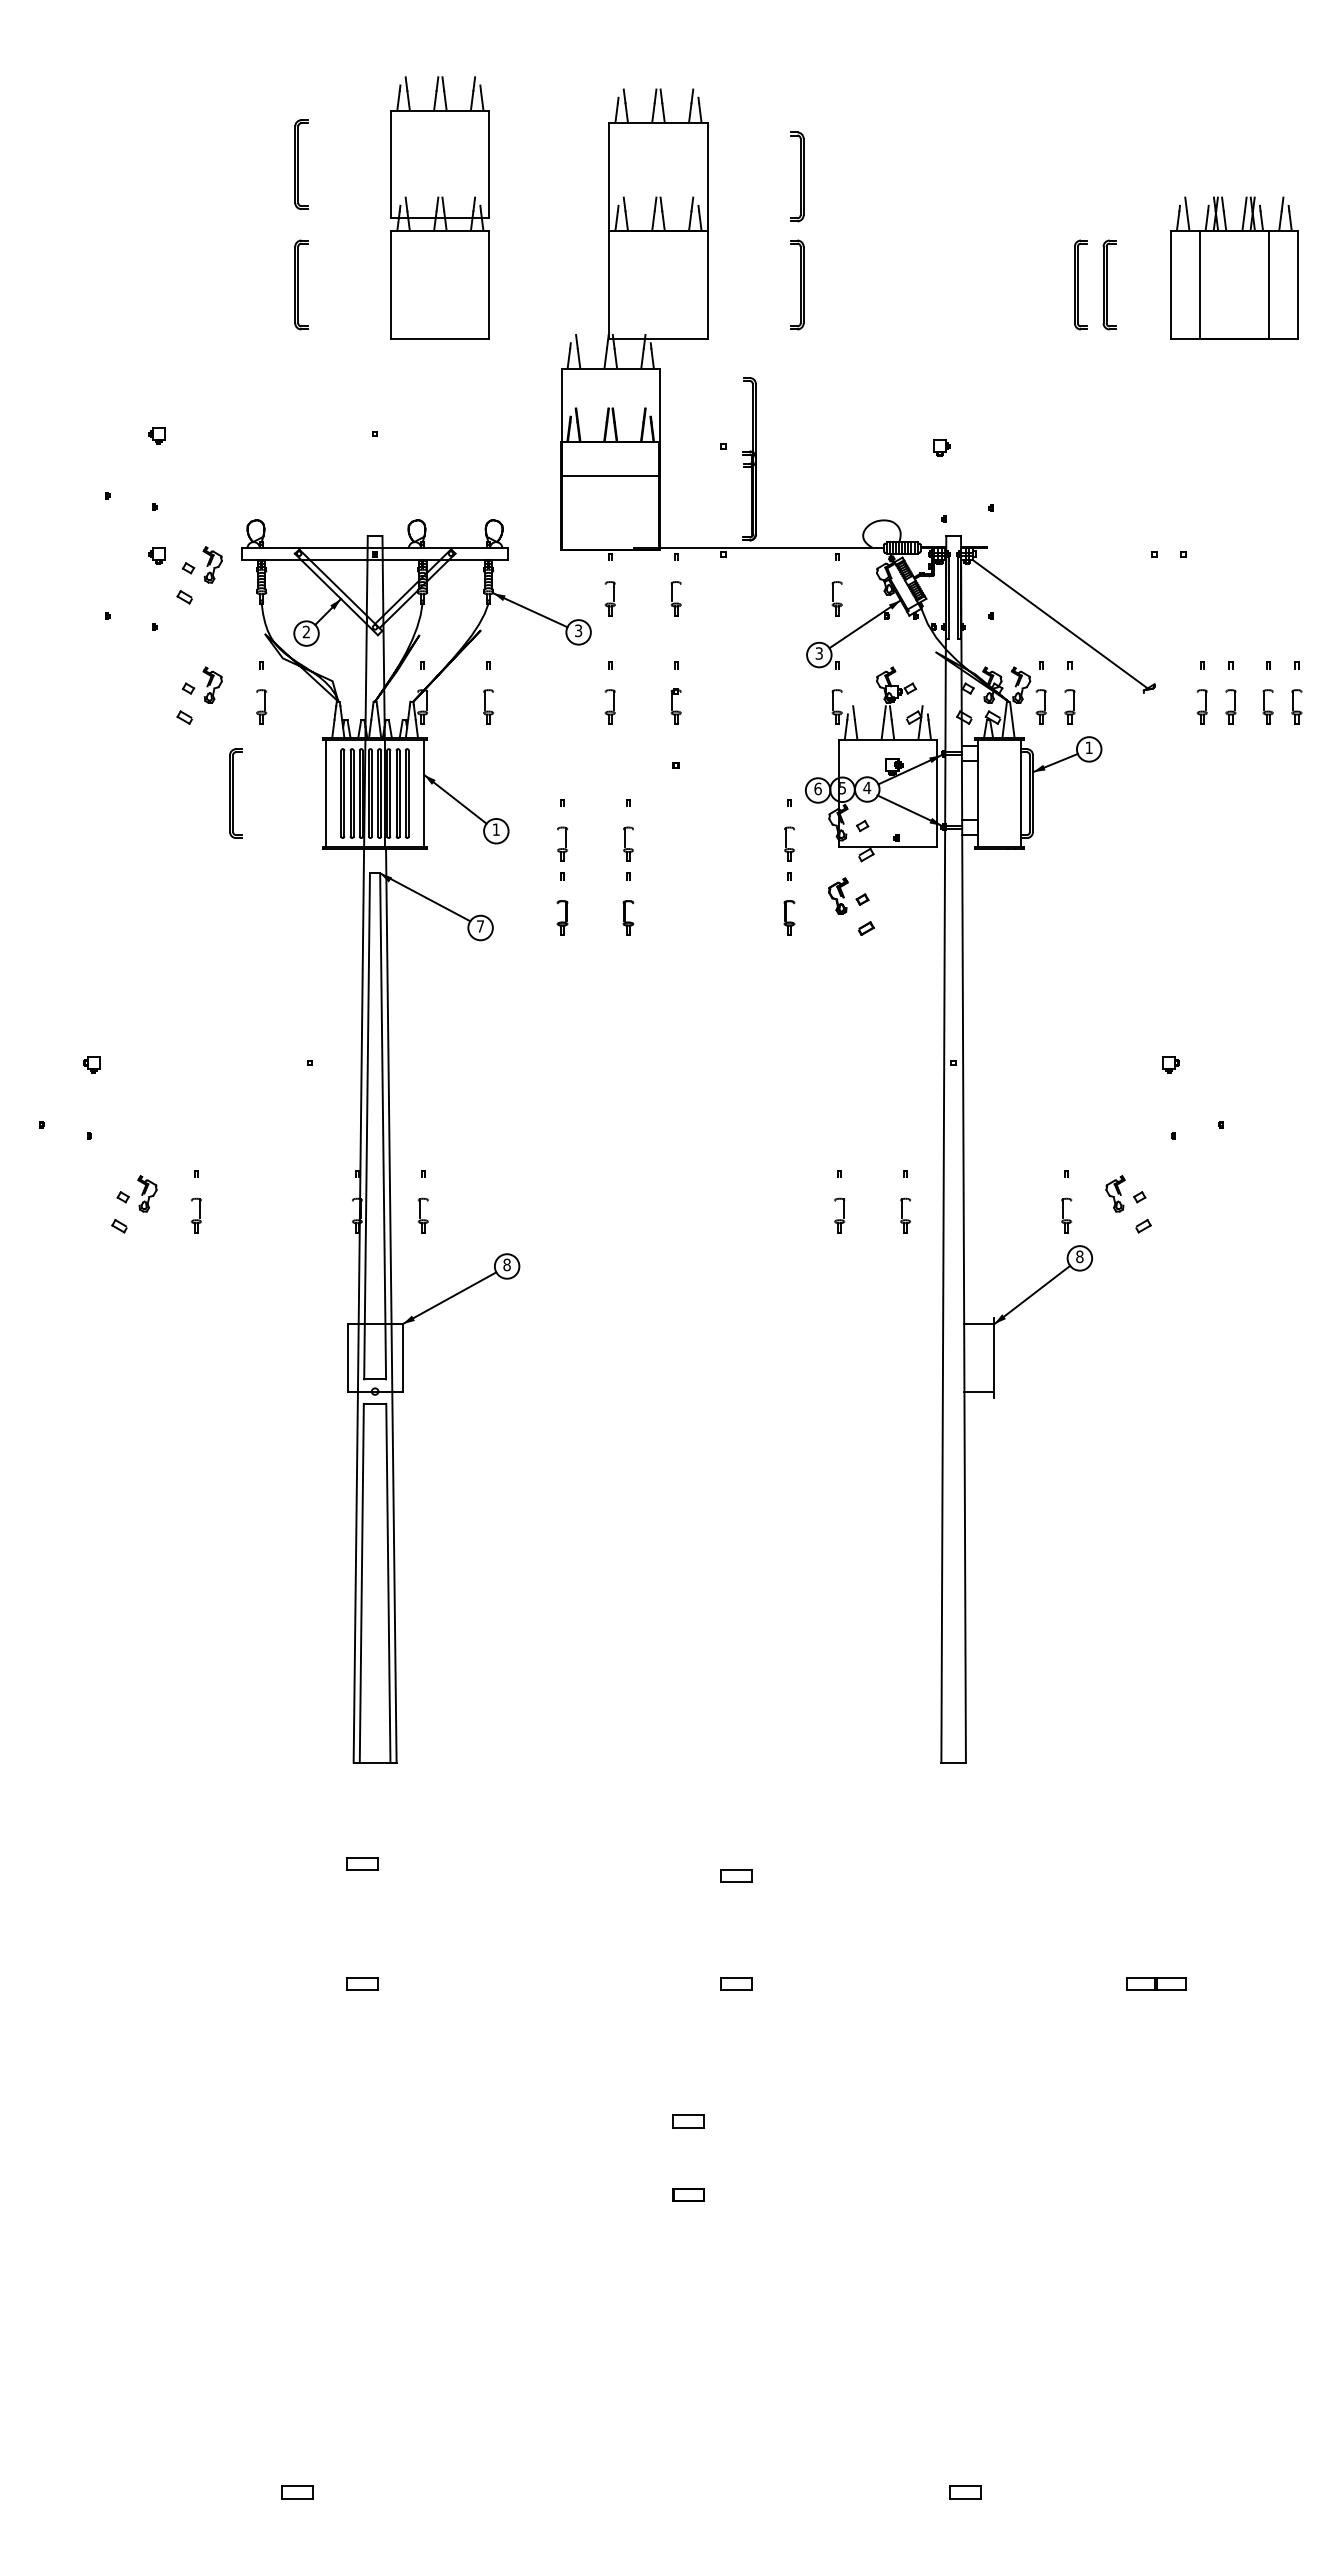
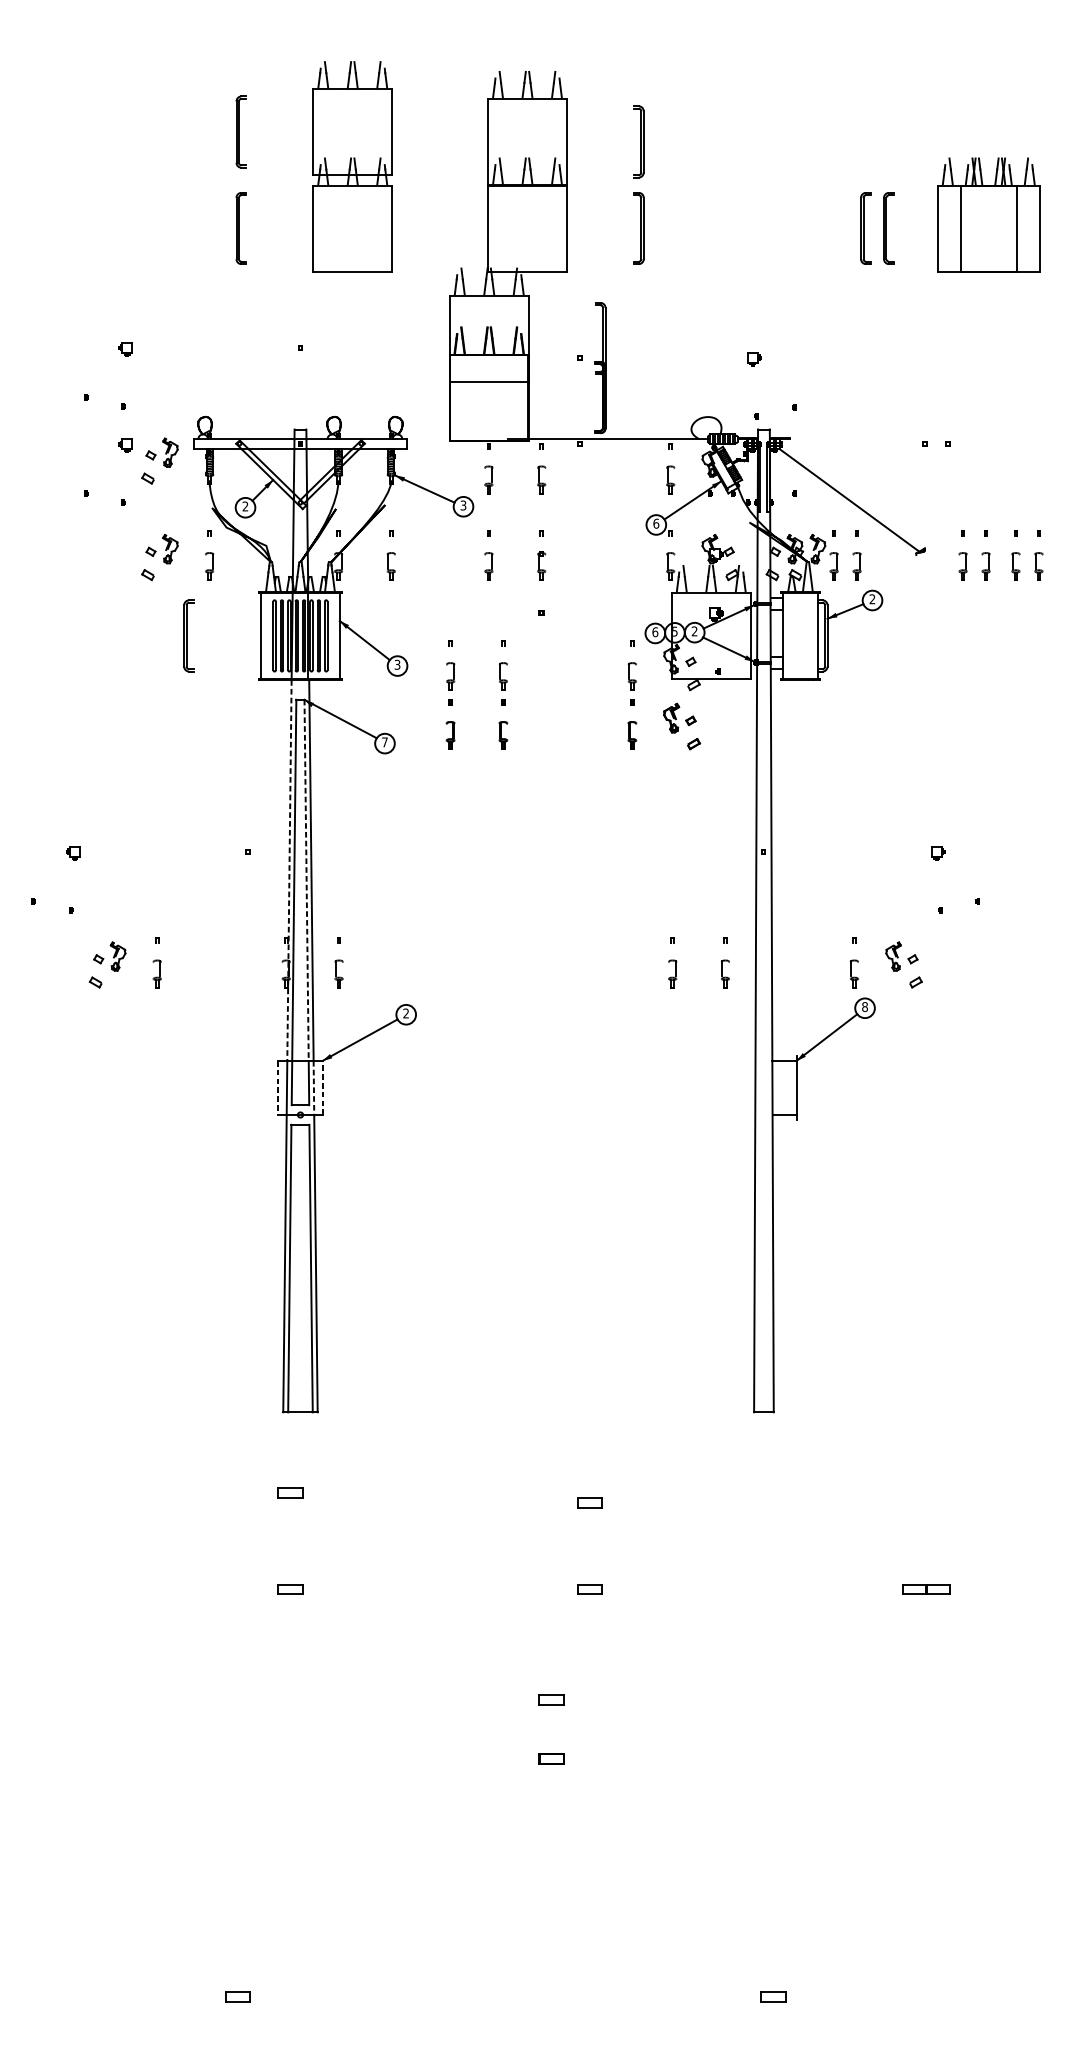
text: (819, 653) -> (656, 523), 3 -> 6
text: (1088, 747) -> (871, 599), 1 -> 2
text: (867, 787) -> (694, 631), 4 -> 2
text: (495, 829) -> (396, 664), 1 -> 3
line: (361, 1086) -> (289, 870), solid -> dashed
line: (382, 1099) -> (306, 880), solid -> dashed
text: (506, 1264) -> (405, 1013), 8 -> 2
line: (347, 1357) -> (278, 1087), solid -> dashed
line: (391, 1357) -> (313, 1087), solid -> dashed
line: (402, 1357) -> (322, 1087), solid -> dashed

